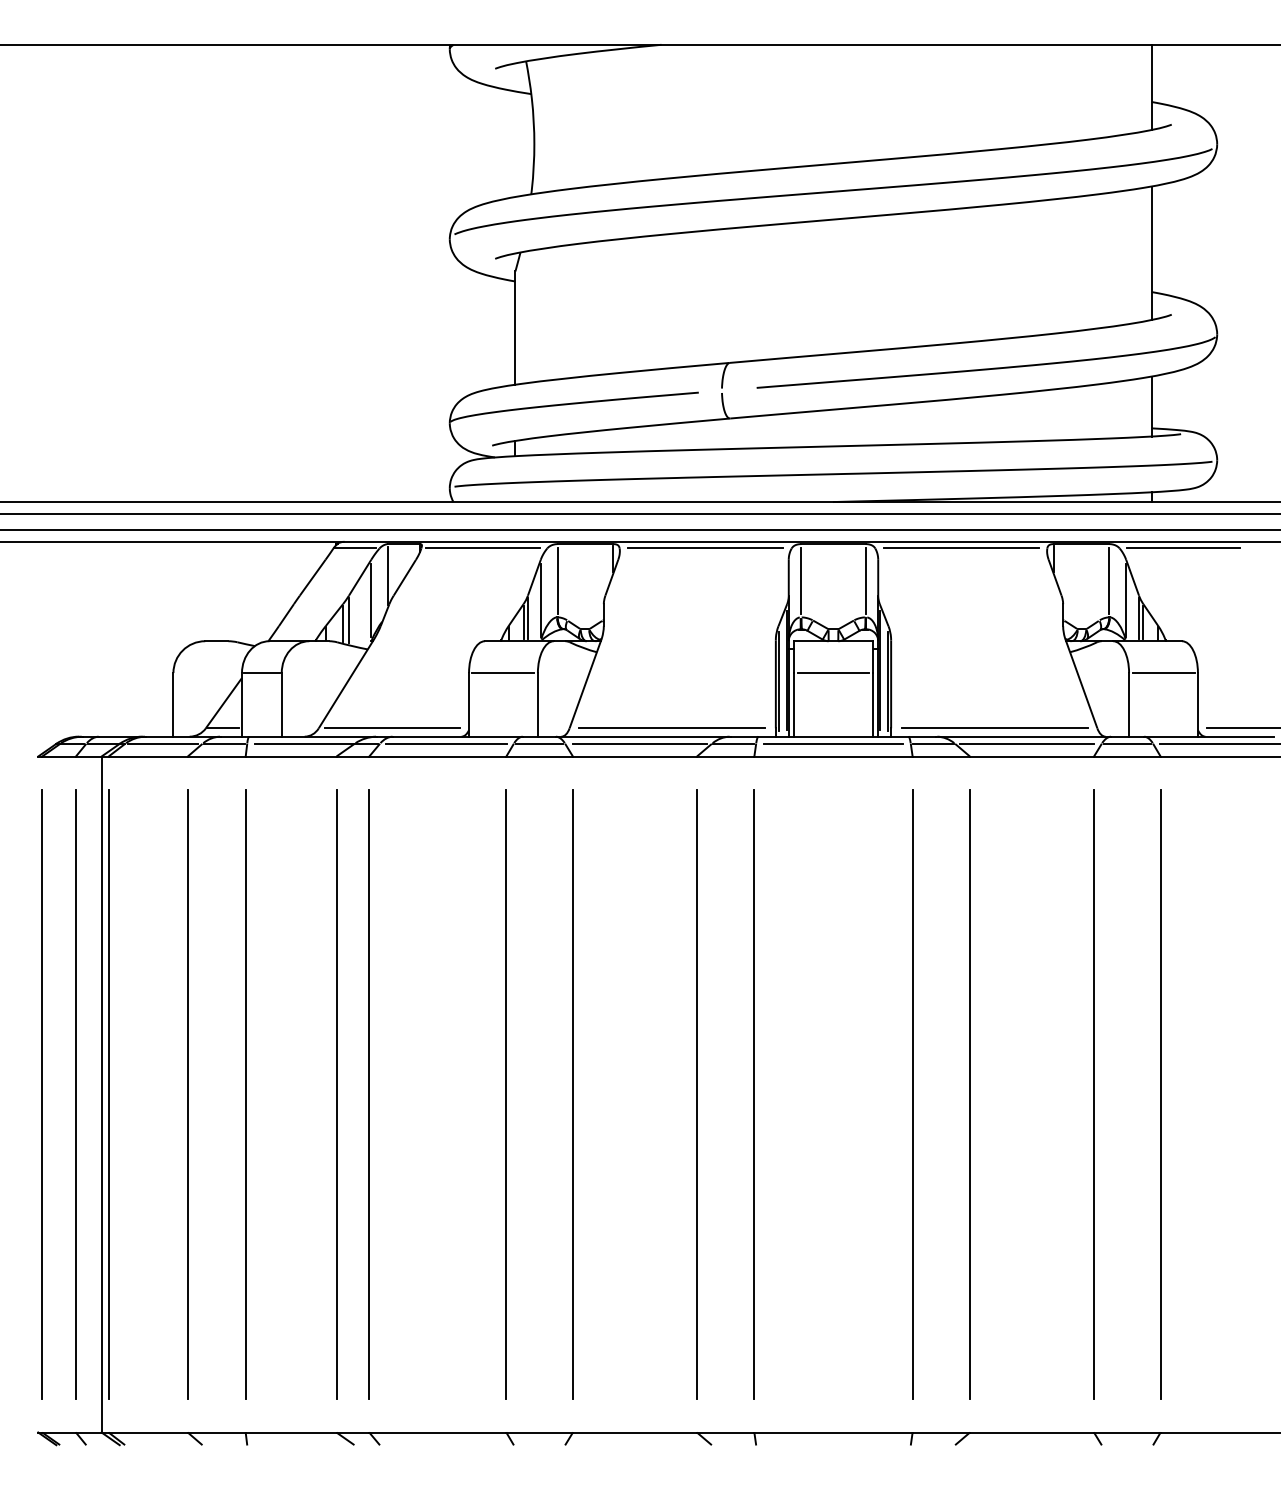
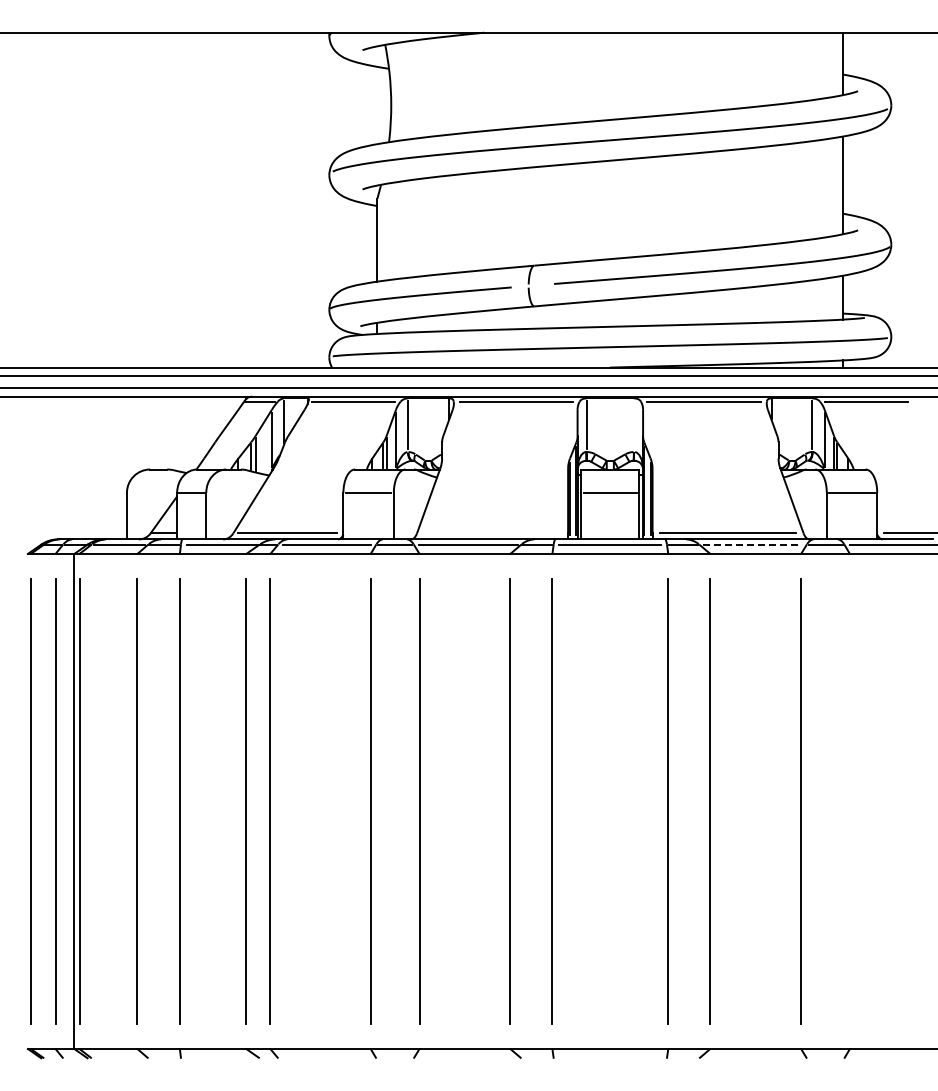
line: (865, 581) -> (633, 425), removed
line: (672, 728) -> (492, 533), removed
line: (1027, 743) -> (752, 544), solid -> dashed
line: (1160, 1094) -> (849, 801), removed

